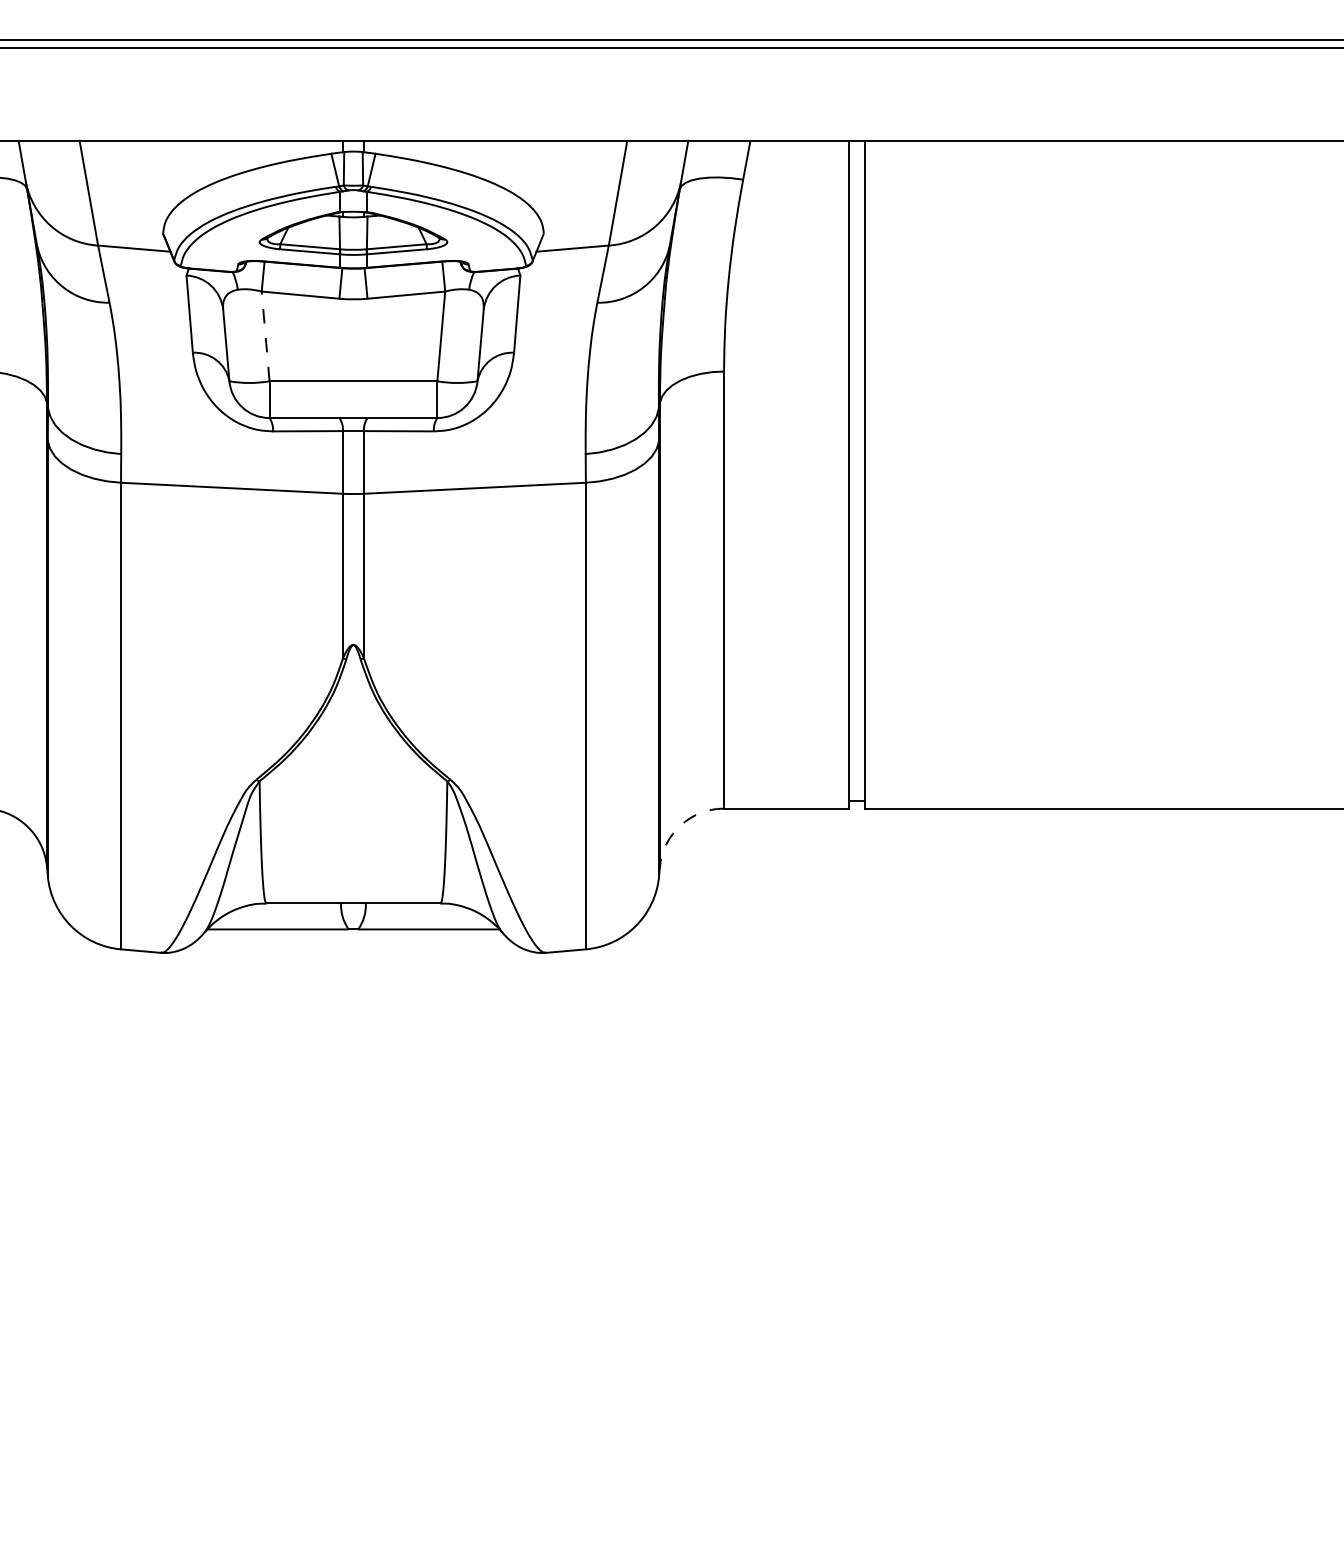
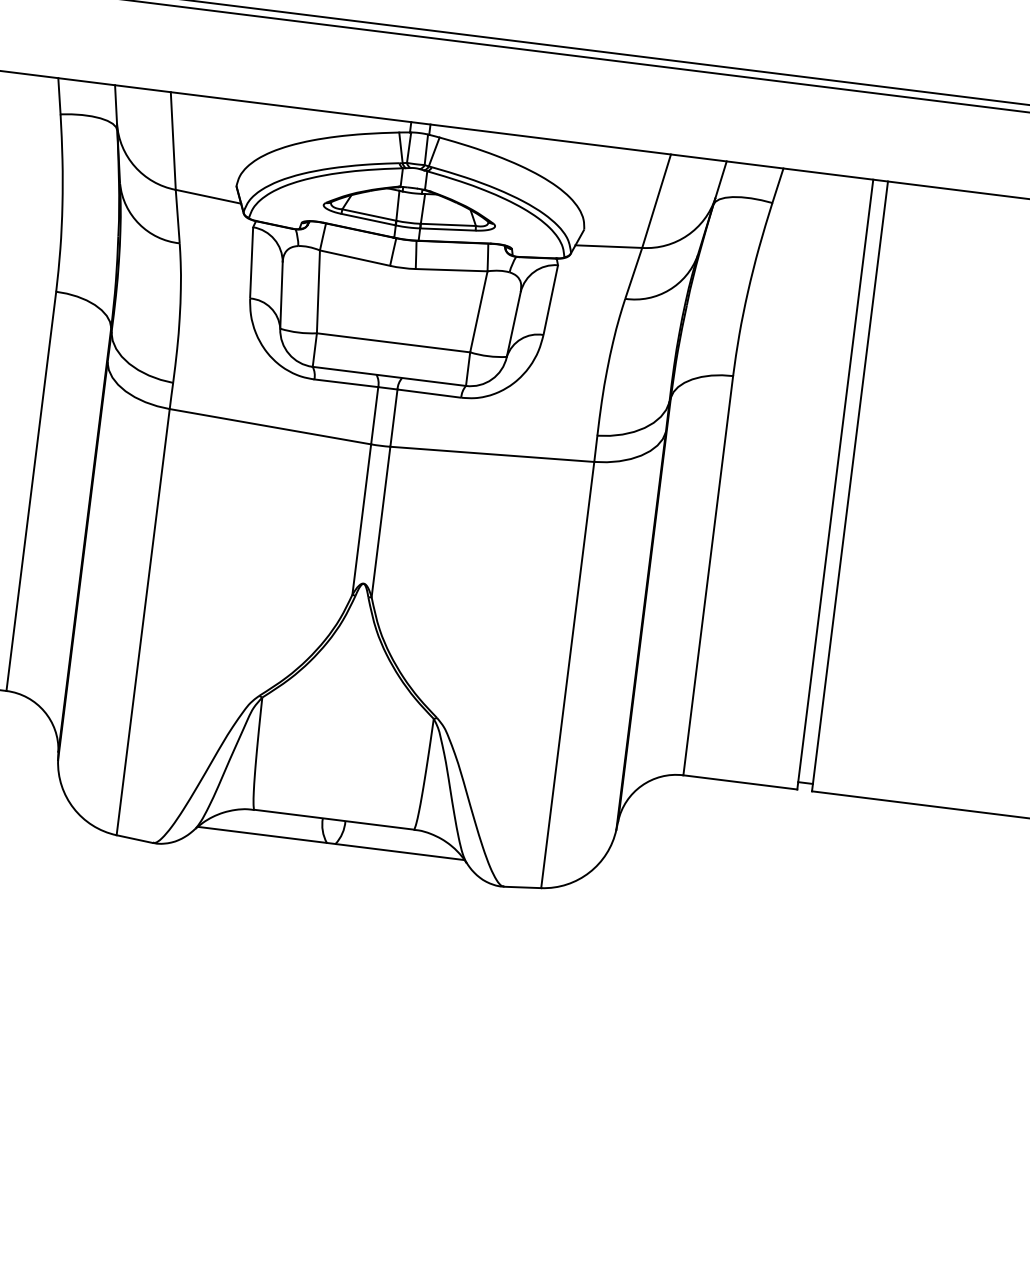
line: (265, 335) -> (318, 291), dashed -> solid
arc: (680, 825) -> (641, 785), dashed -> solid

